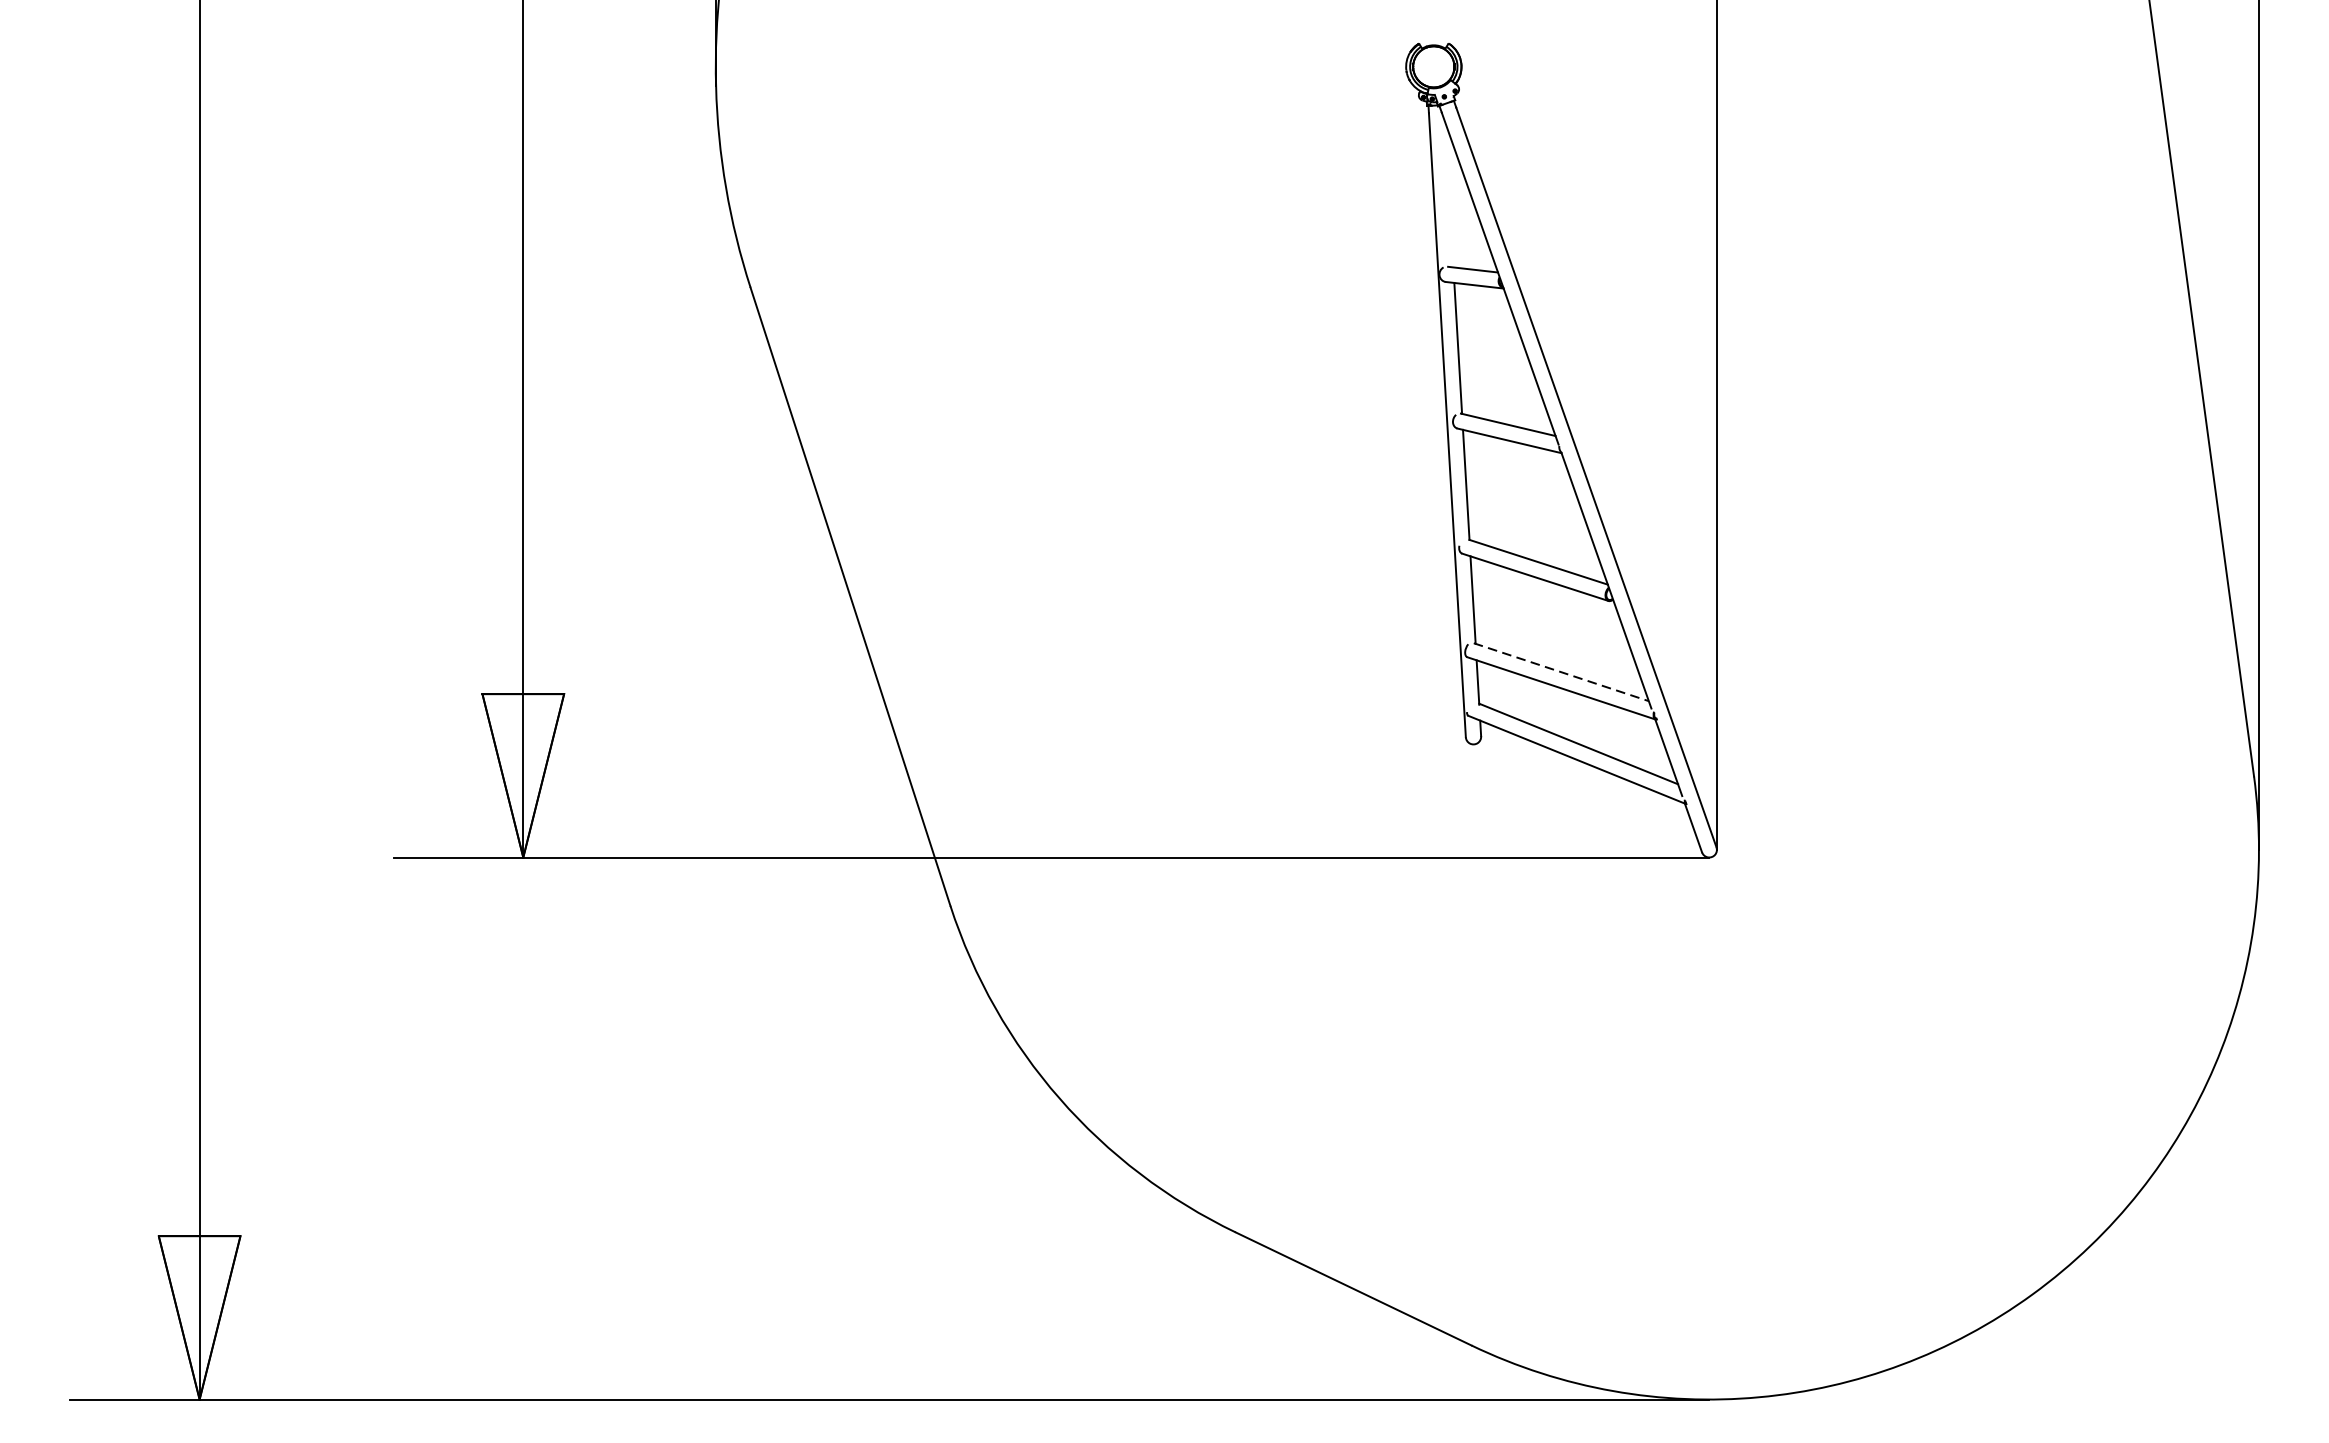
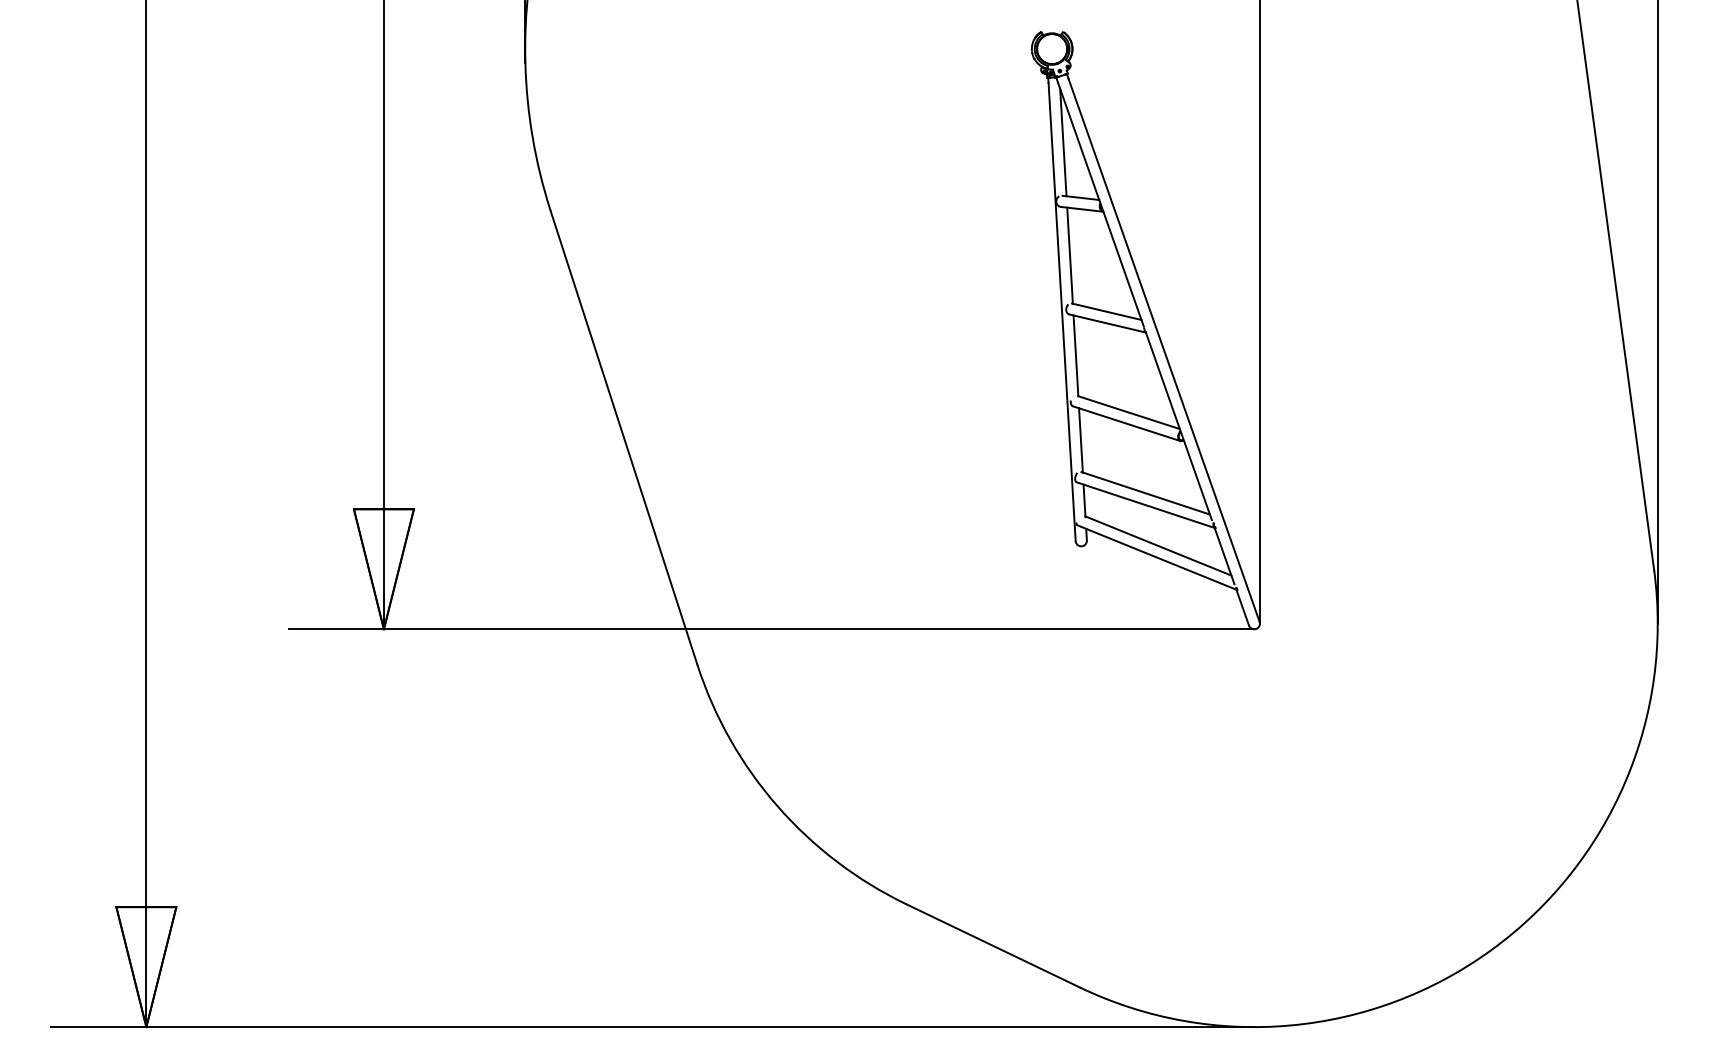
line: (1449, 194) -> (1063, 142), added
line: (1561, 672) -> (1145, 493), dashed -> solid

